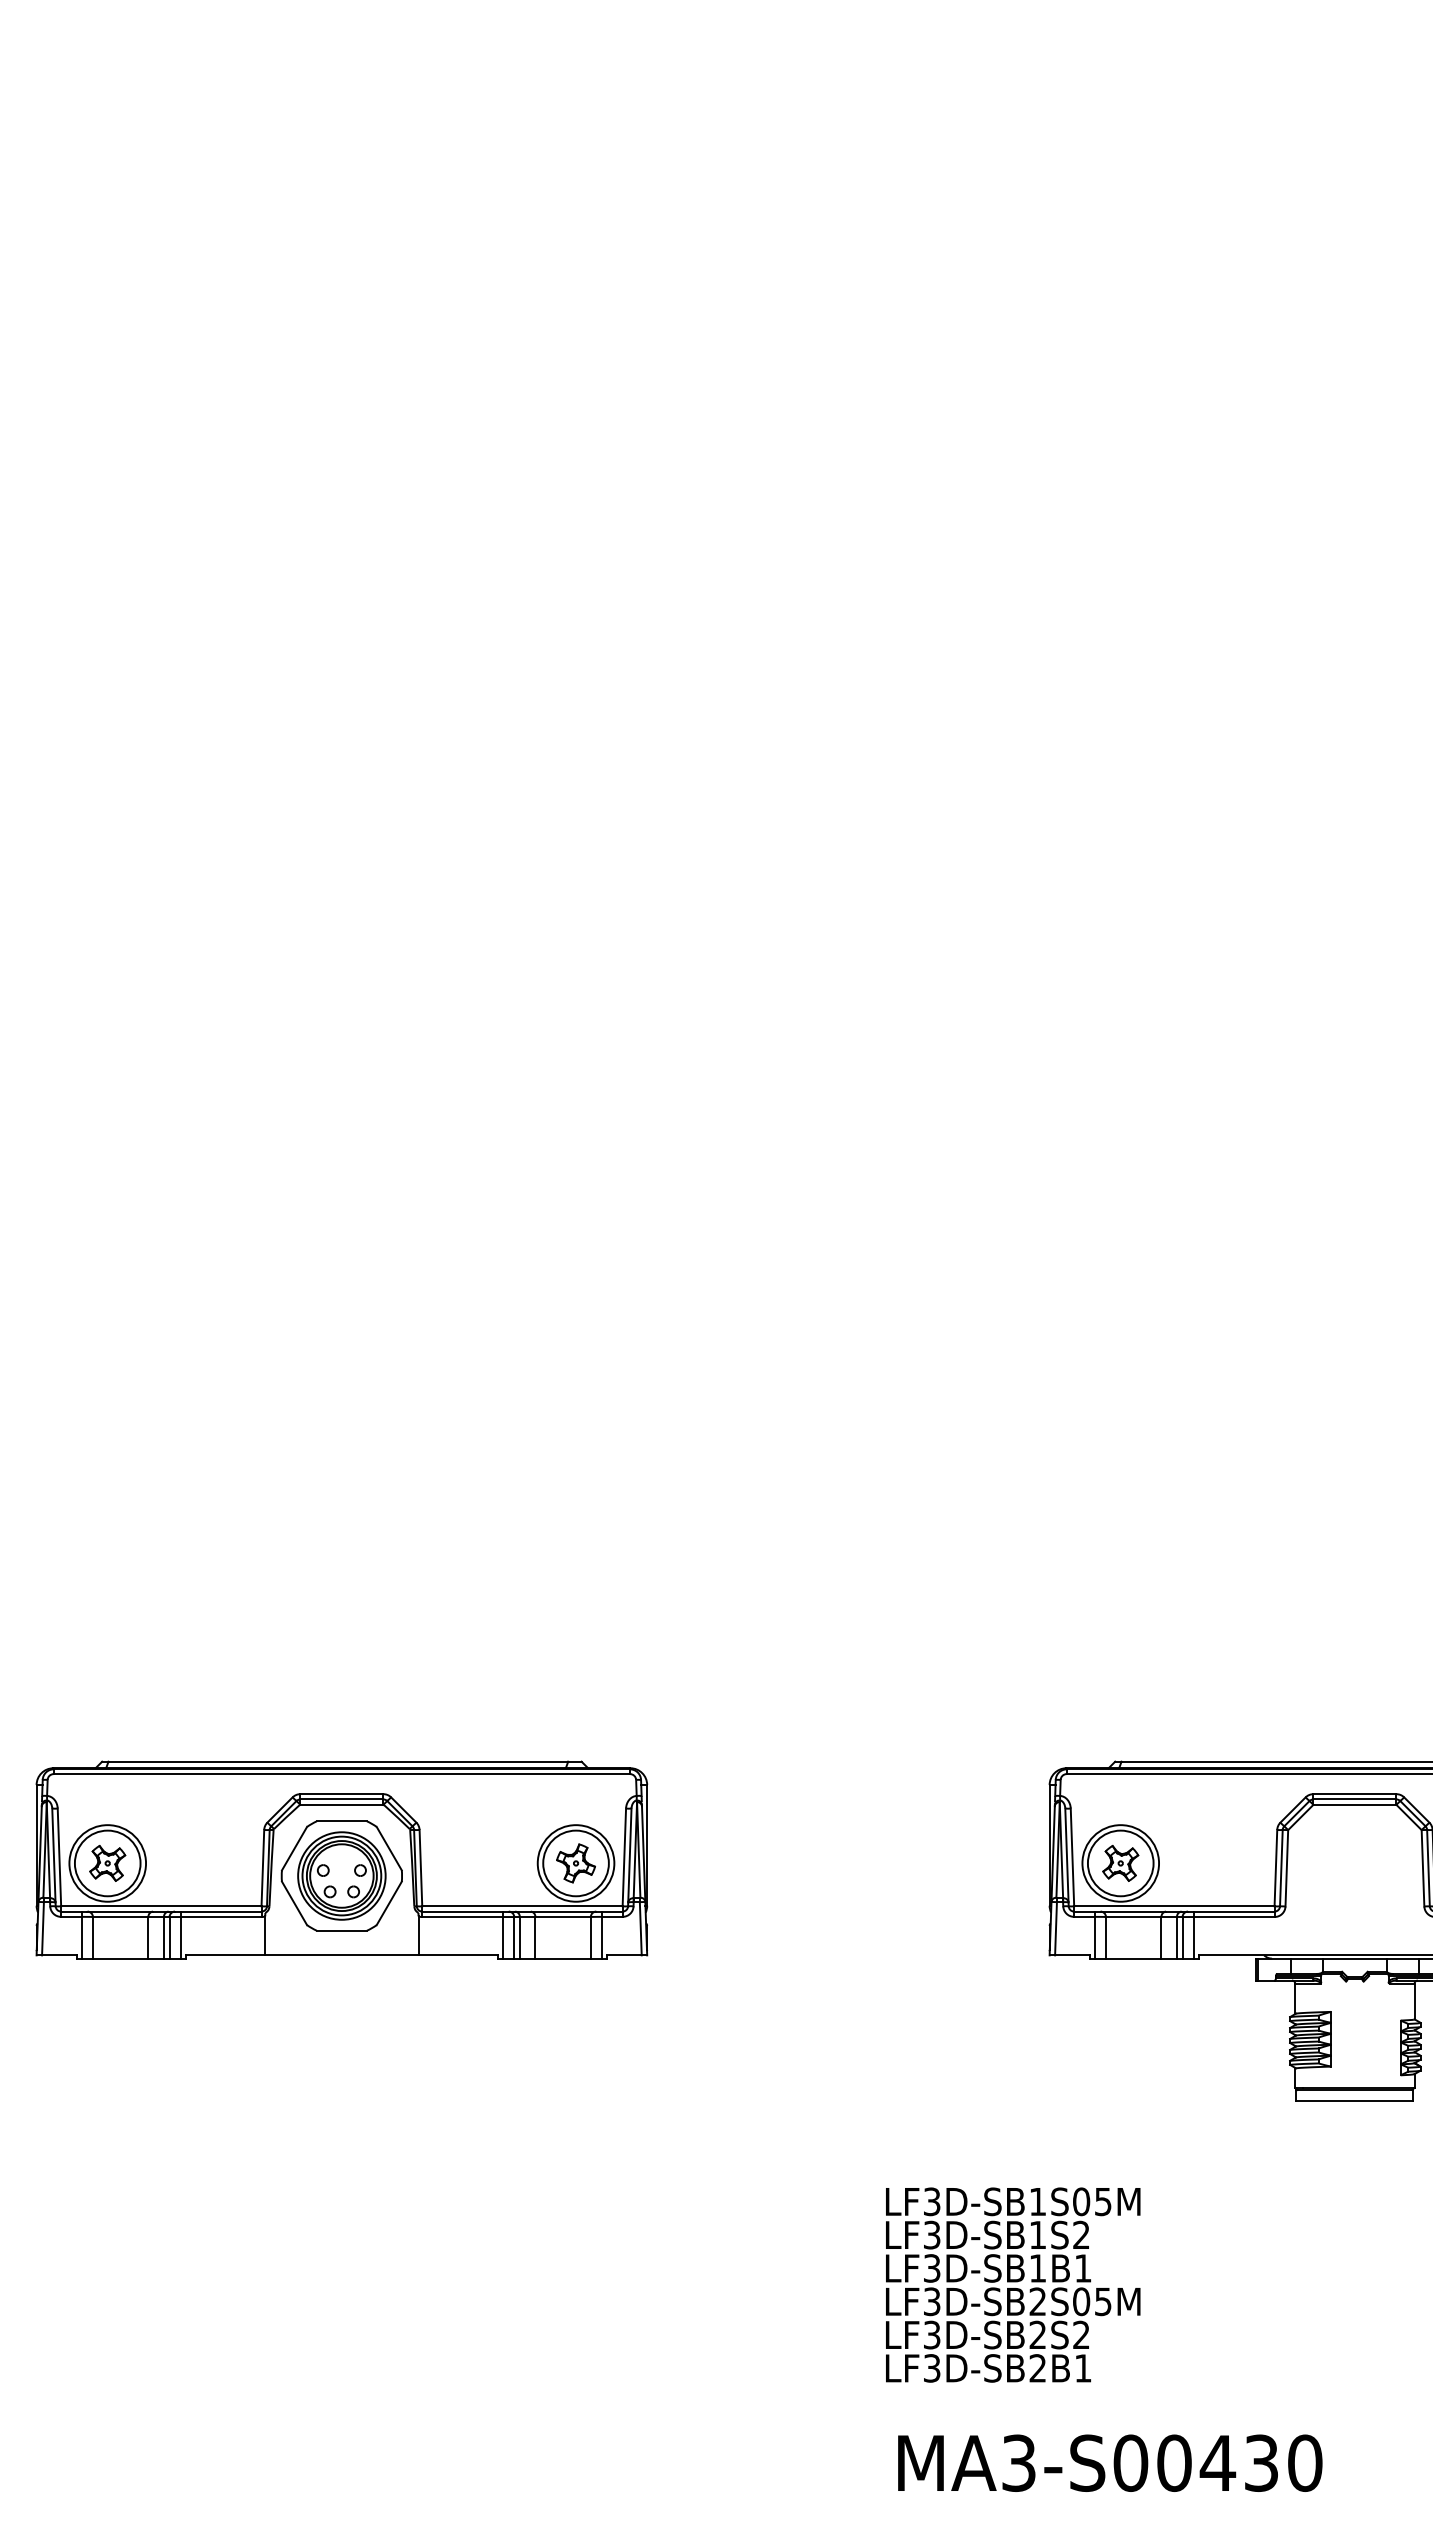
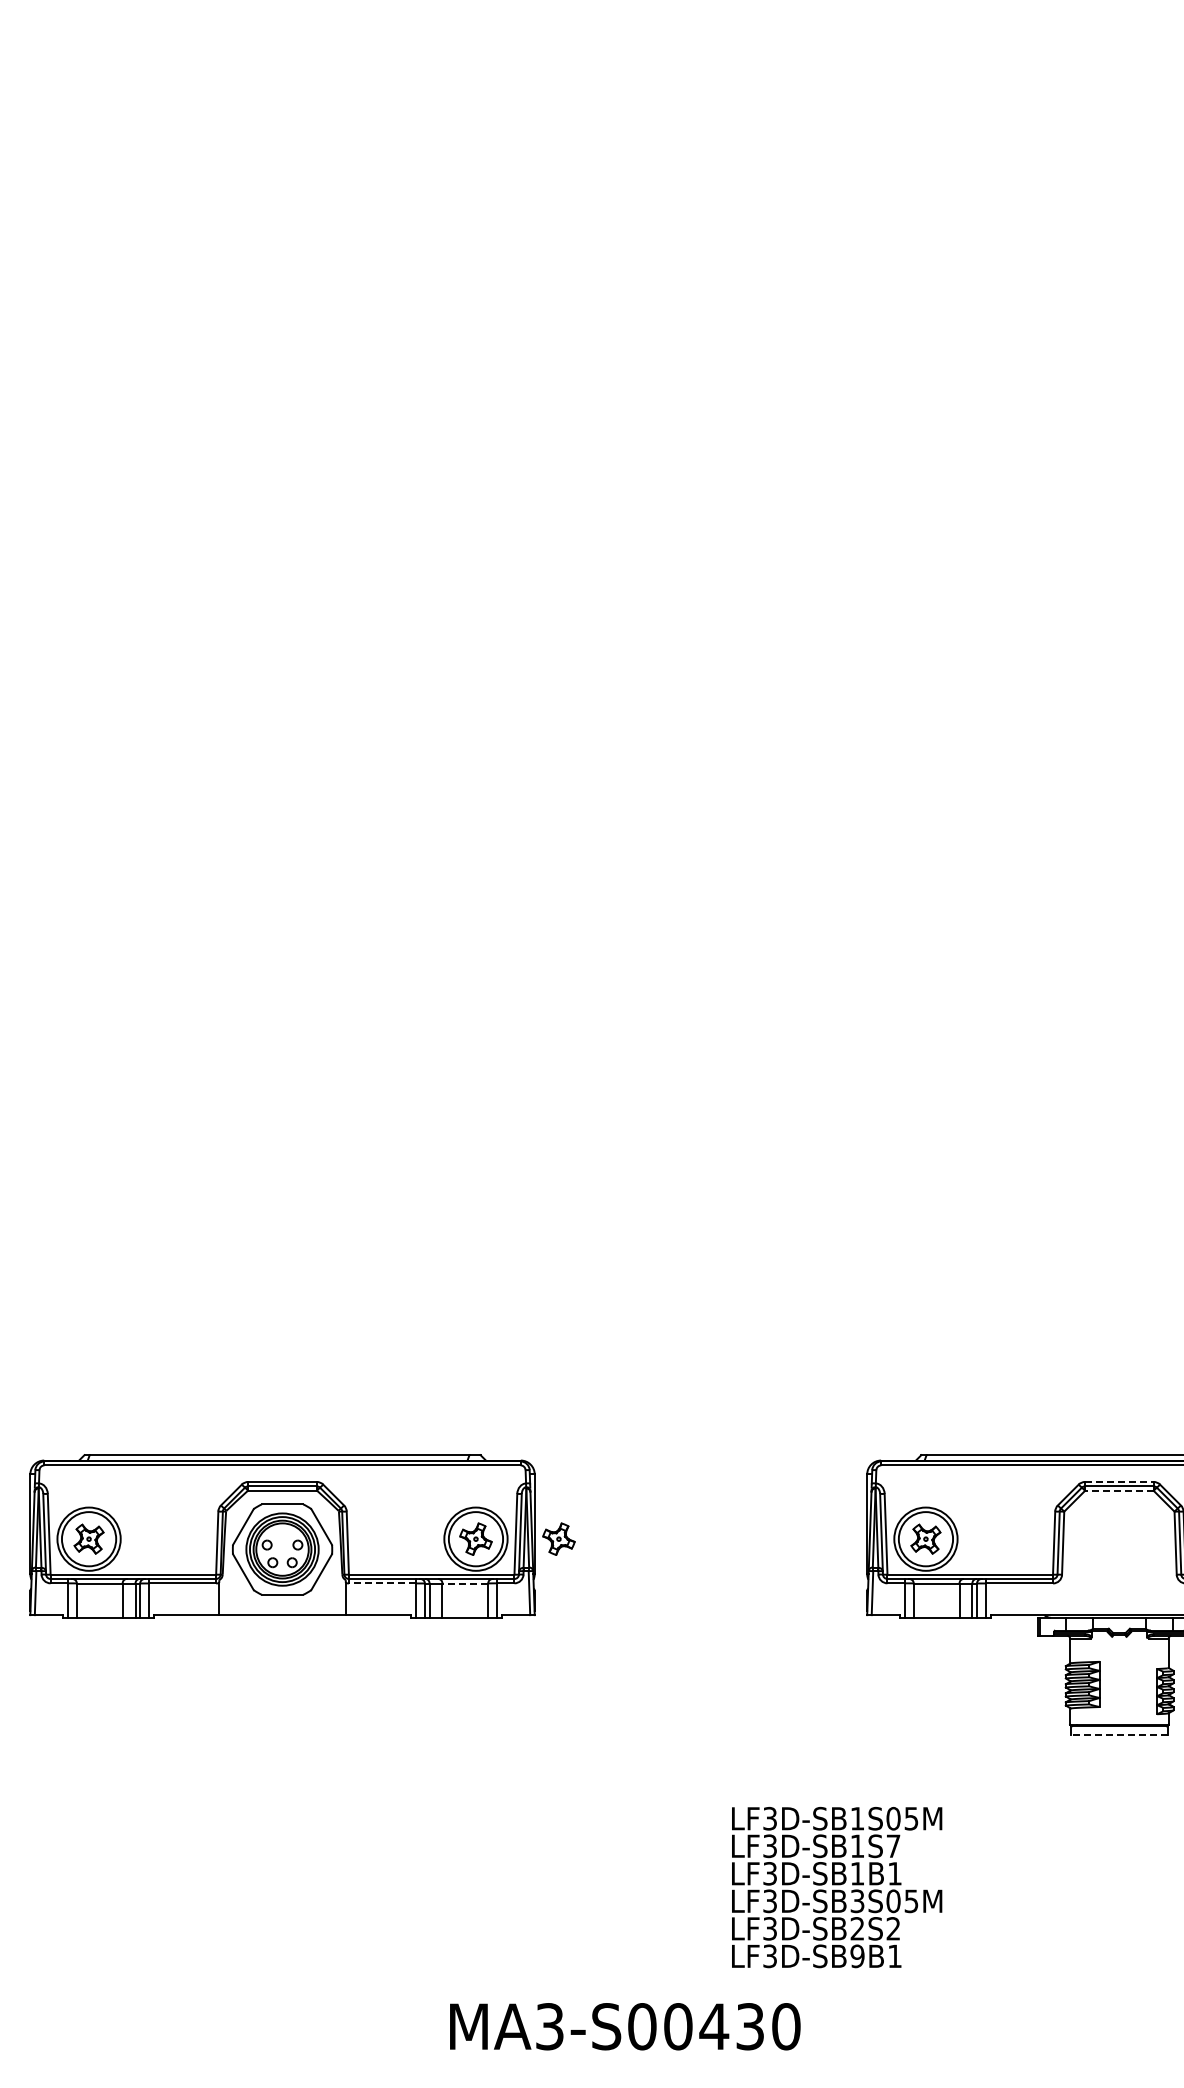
line: (1355, 1793) -> (1119, 1481), solid -> dashed
line: (1353, 1804) -> (1118, 1490), solid -> dashed
part: (675, 1862) -> (558, 1538), added
line: (461, 1917) -> (381, 1583), solid -> dashed
line: (563, 1917) -> (465, 1583), solid -> dashed
line: (1353, 2101) -> (1118, 1735), solid -> dashed
text: (1081, 2234) -> (893, 1845), LF3D-SB1S2 -> LF3D-SB1S7
text: (1037, 2302) -> (857, 1901), LF3D-SB2S05M -> LF3D-SB3S05M
text: (1037, 2368) -> (857, 1956), LF3D-SB2B1 -> LF3D-SB9B1
text: (1110, 2463) -> (625, 2026), moved

